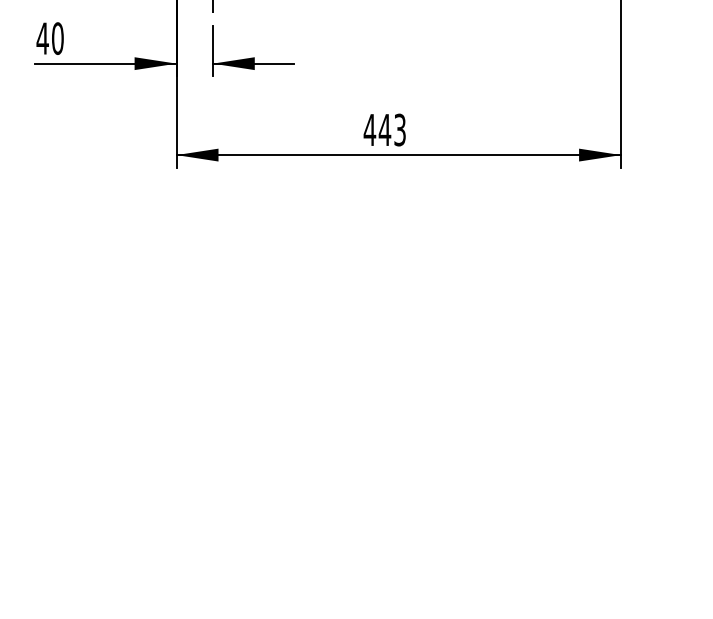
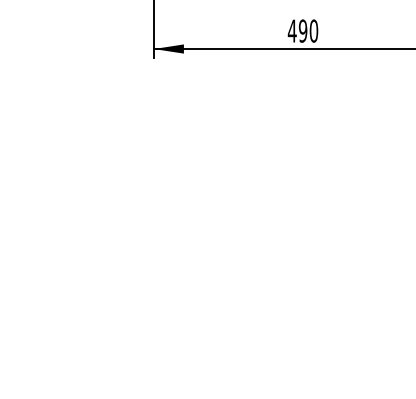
text: (392, 129) -> (308, 30), 443 -> 490

